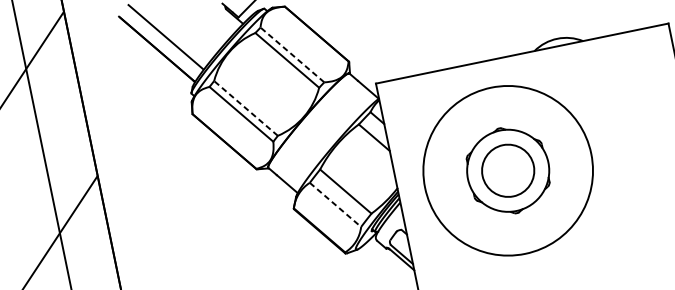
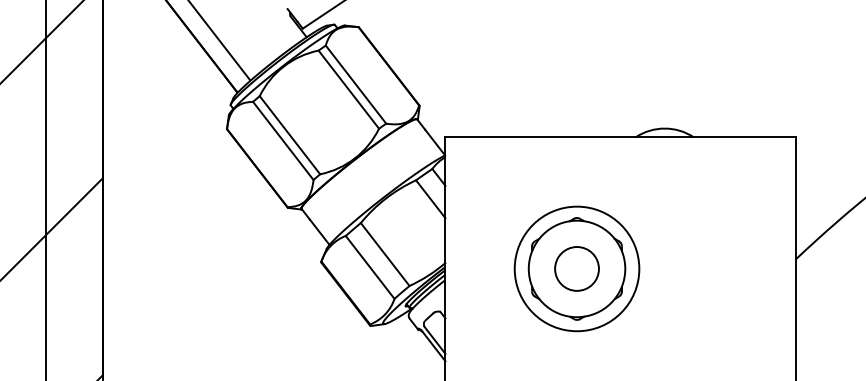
line: (291, 54) -> (355, 84), dashed -> solid
line: (245, 107) -> (289, 134), dashed -> solid
circle: (507, 170) -> (576, 268), size x0.62
circle: (507, 170) -> (576, 268), size x0.71
line: (335, 204) -> (370, 267), dashed -> solid

